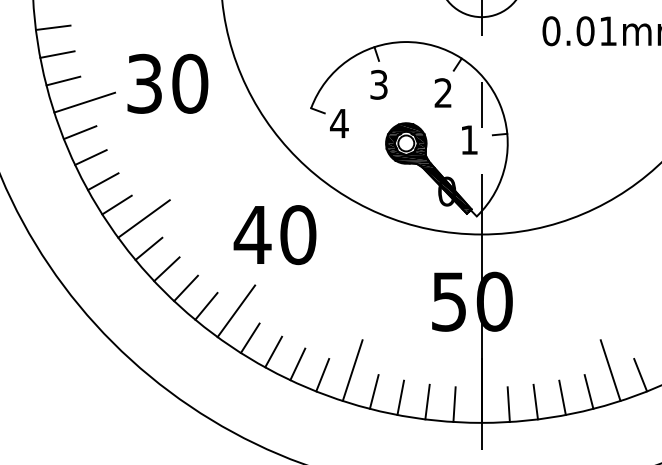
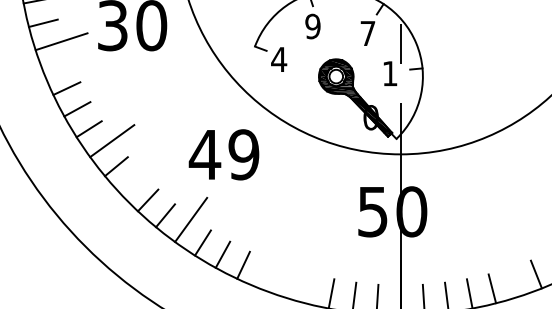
text: (378, 84) -> (312, 26), 3 -> 9
text: (442, 92) -> (367, 33), 2 -> 7
line: (80, 132) -> (57, 67), removed
text: (298, 235) -> (244, 155), 40 -> 49
line: (166, 269) -> (131, 184), removed
line: (352, 370) -> (290, 270), removed
line: (610, 370) -> (510, 270), removed
line: (322, 375) -> (264, 274), removed
line: (373, 391) -> (308, 288), removed

